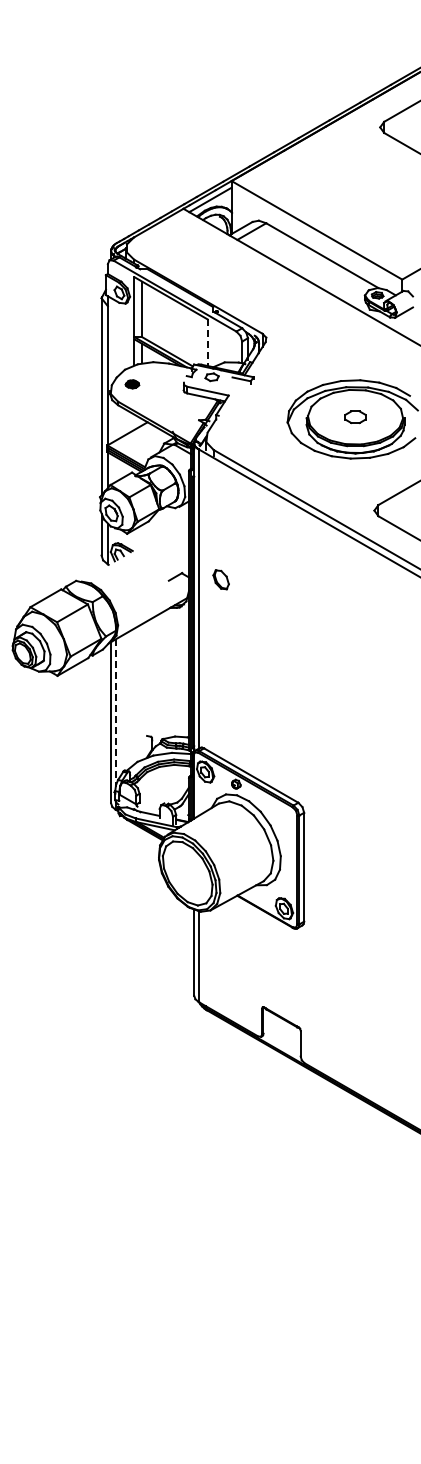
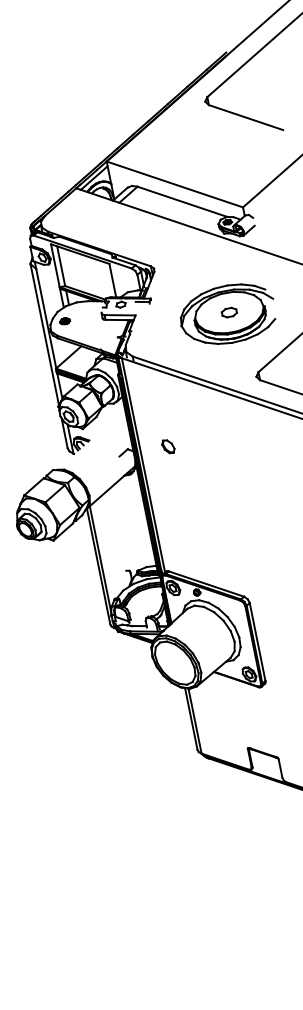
line: (207, 343) -> (112, 281), dashed -> solid
part: (220, 579) -> (167, 446), moved
line: (115, 713) -> (100, 559), dashed -> solid

